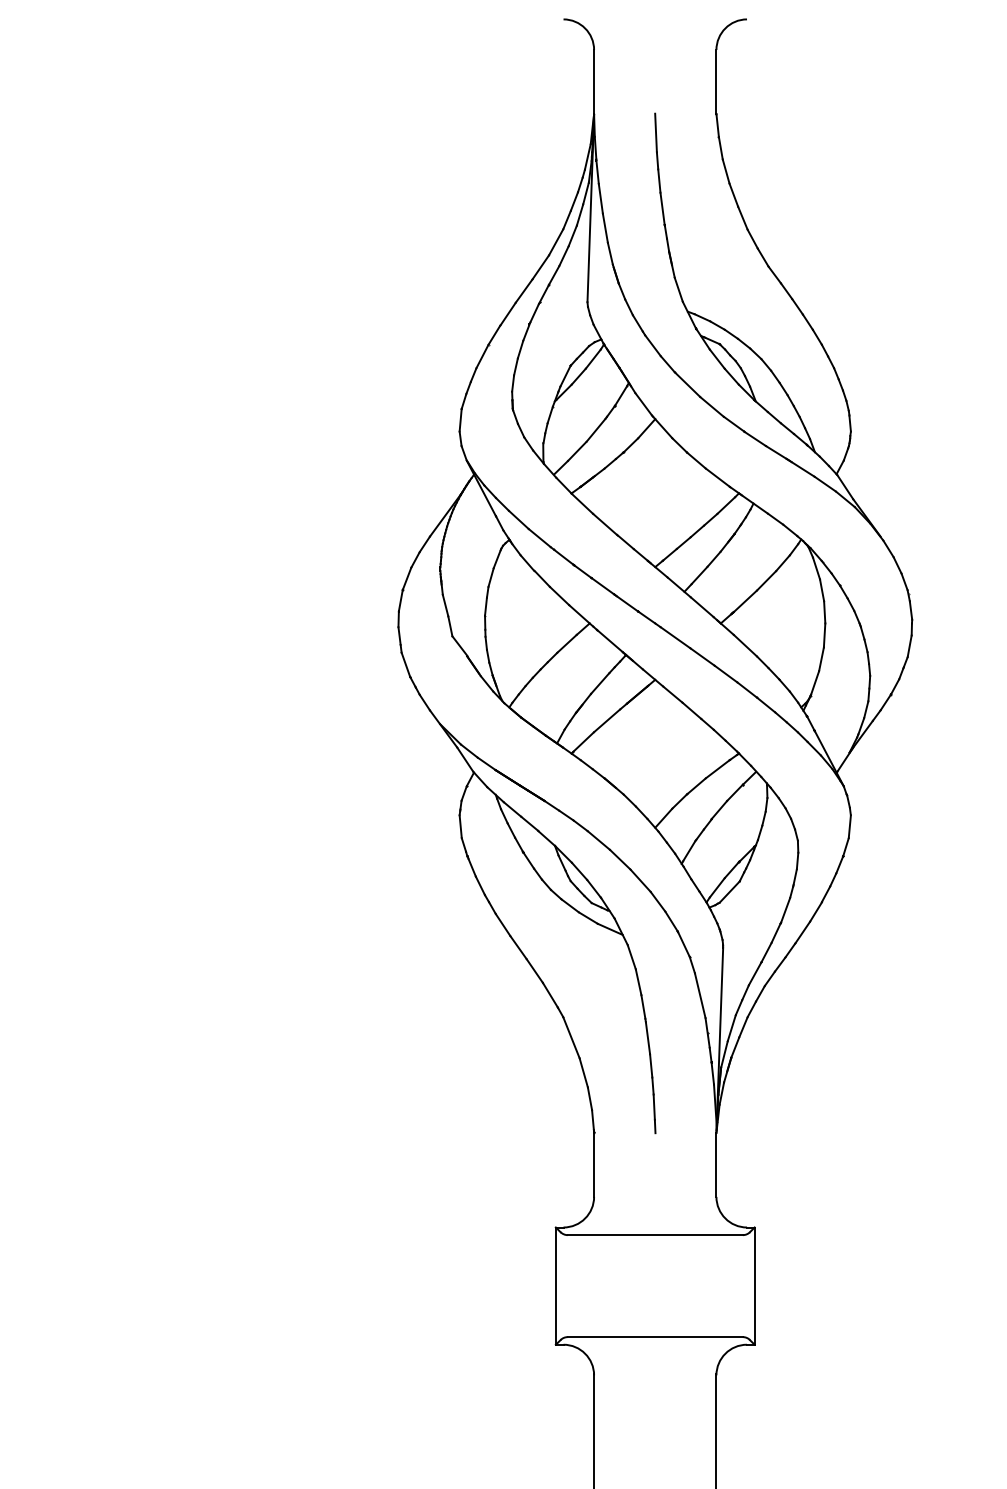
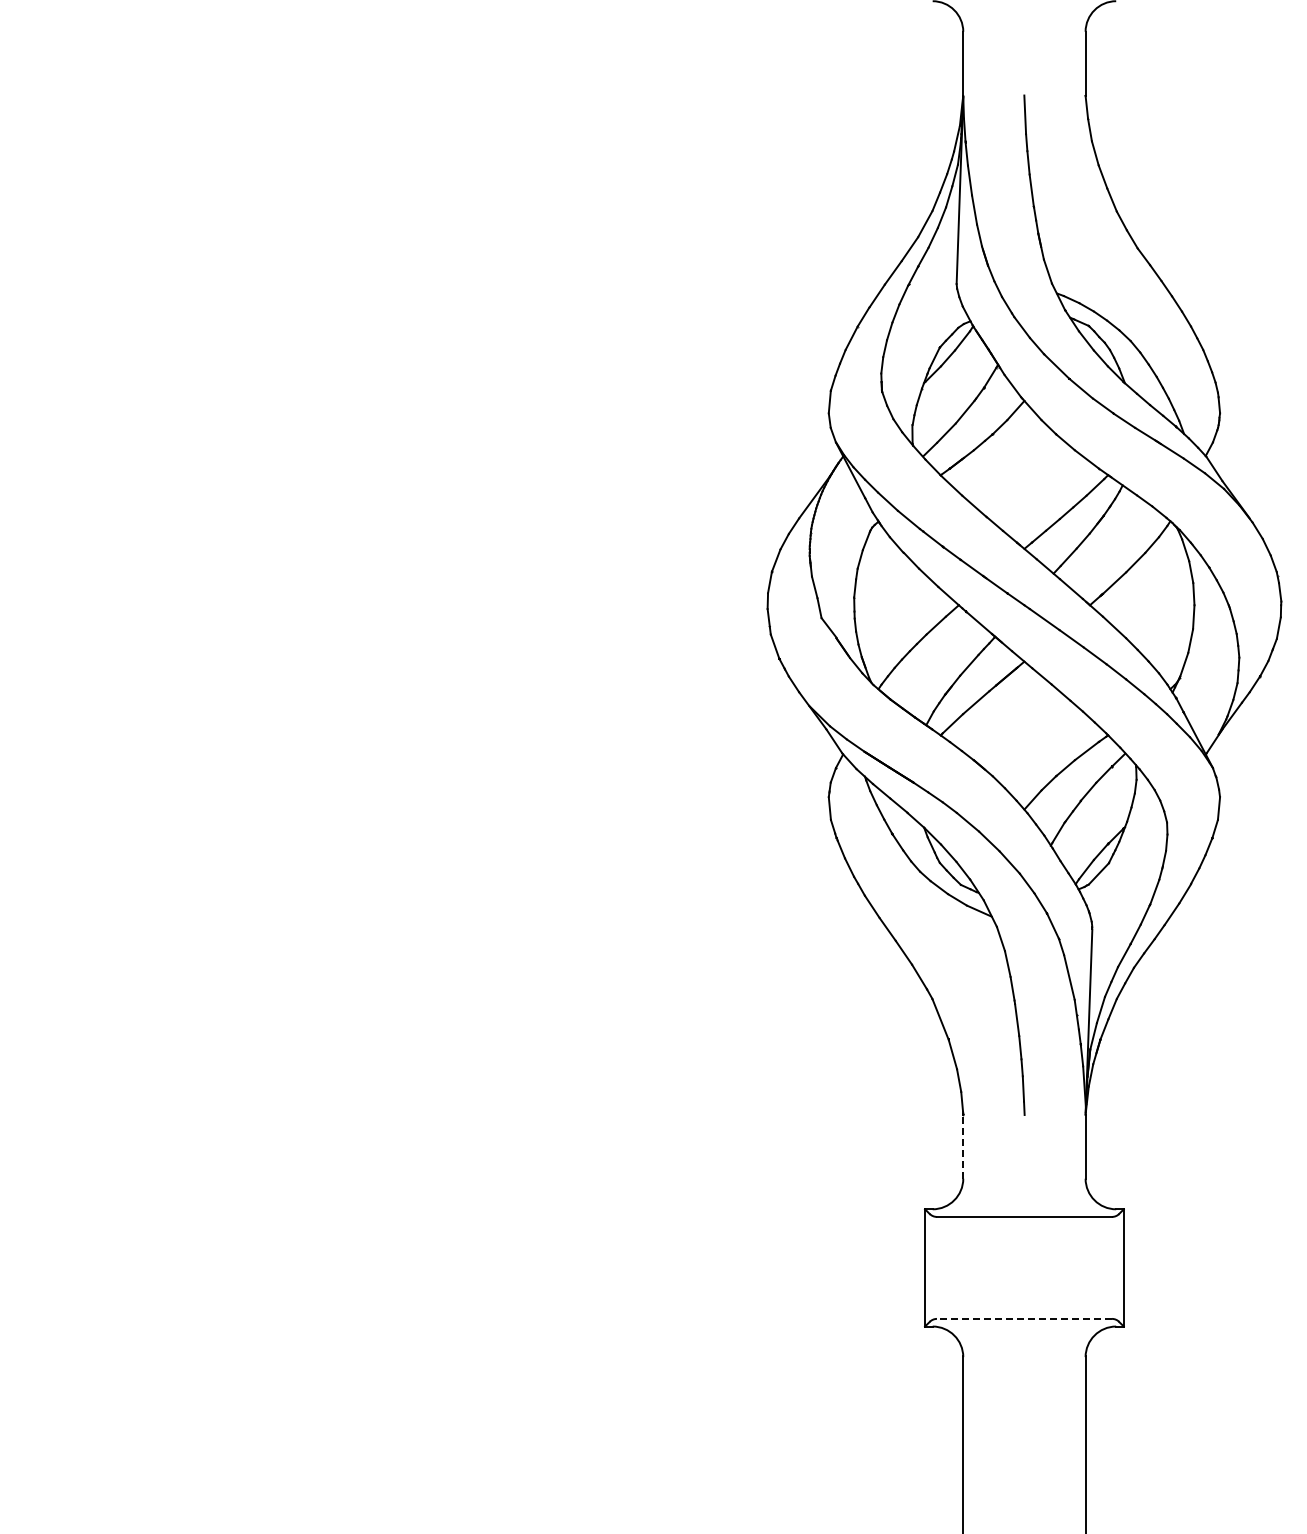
line: (594, 1164) -> (963, 1146), solid -> dashed
line: (655, 1336) -> (1024, 1318), solid -> dashed

